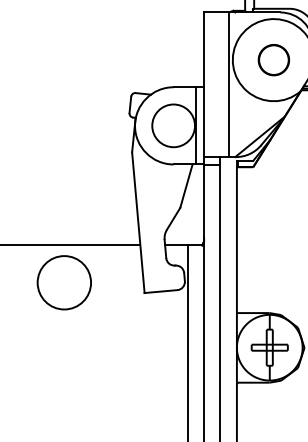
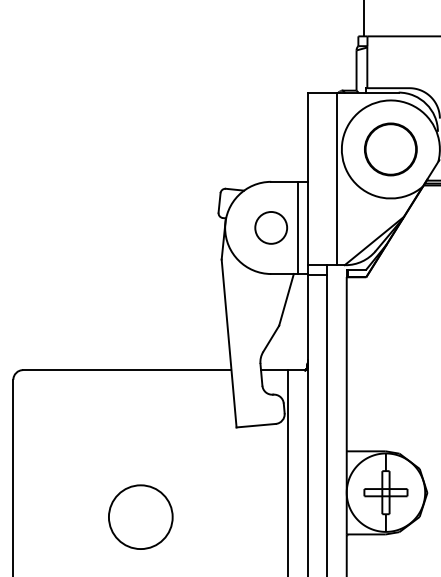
part: (273, 60) -> (390, 149), size x1.43
circle: (173, 125) -> (271, 227), size x0.62
circle: (64, 282) -> (140, 516), moved

